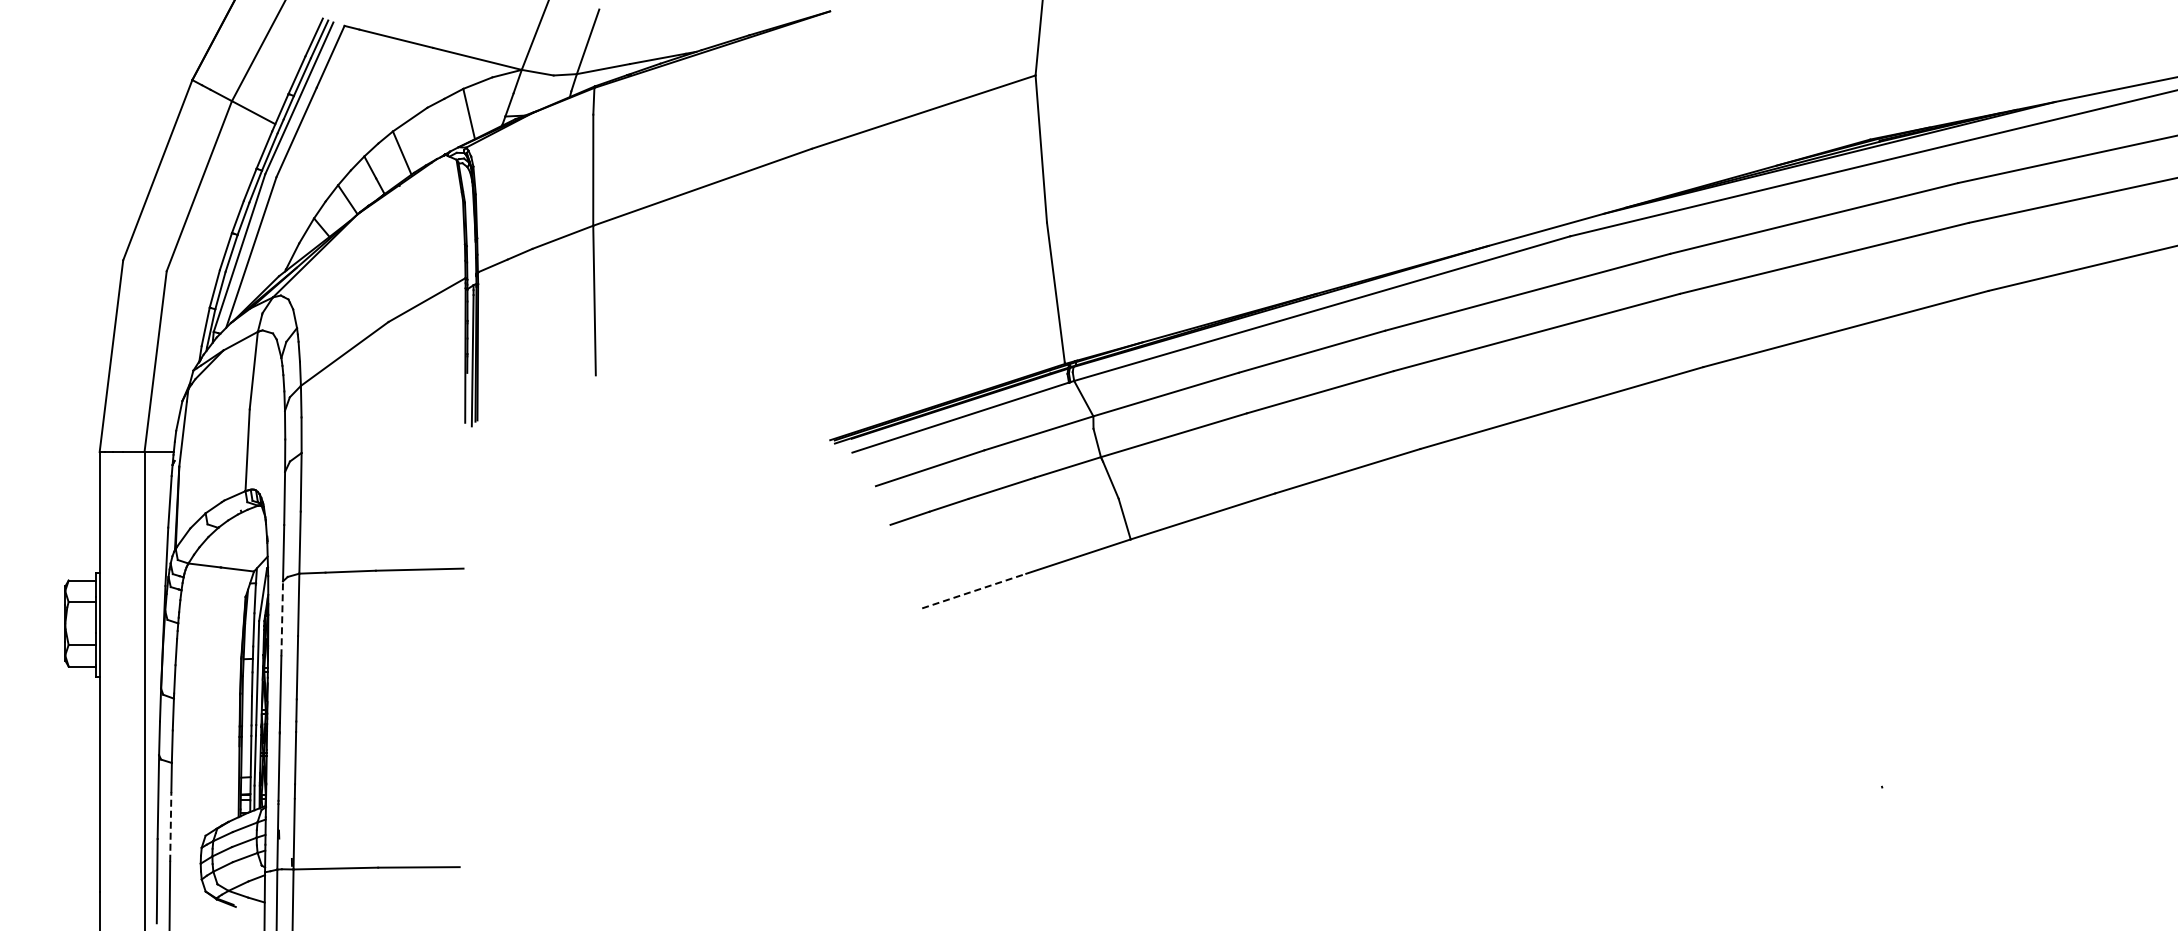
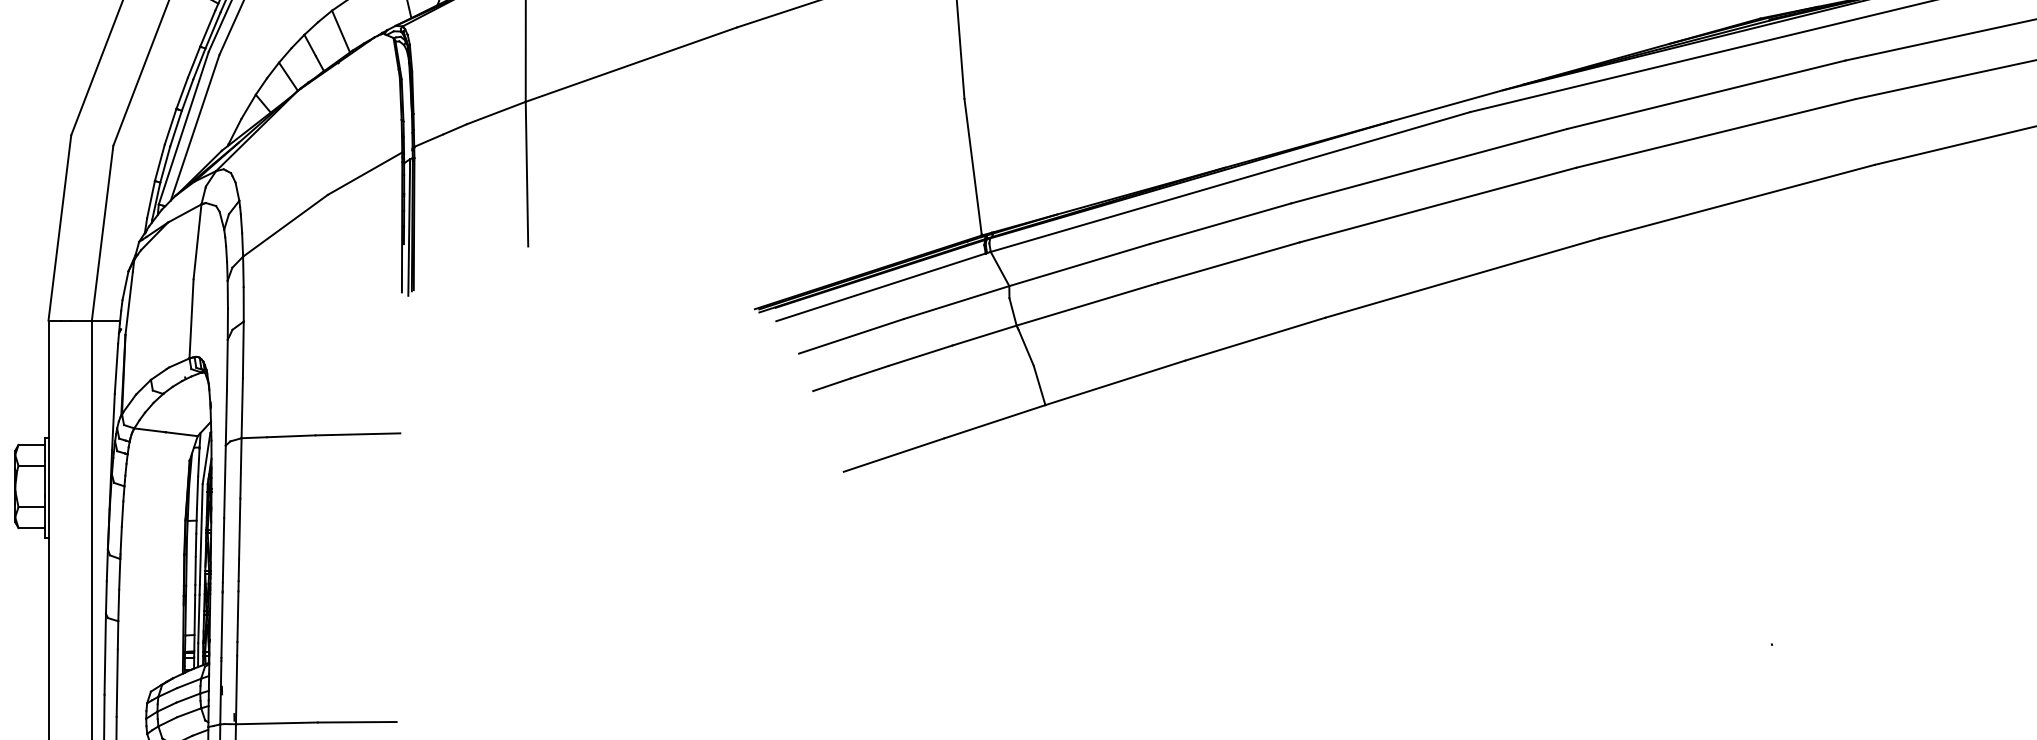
line: (974, 591) -> (894, 455), dashed -> solid
line: (282, 618) -> (225, 481), dashed -> solid
line: (170, 826) -> (116, 682), dashed -> solid

